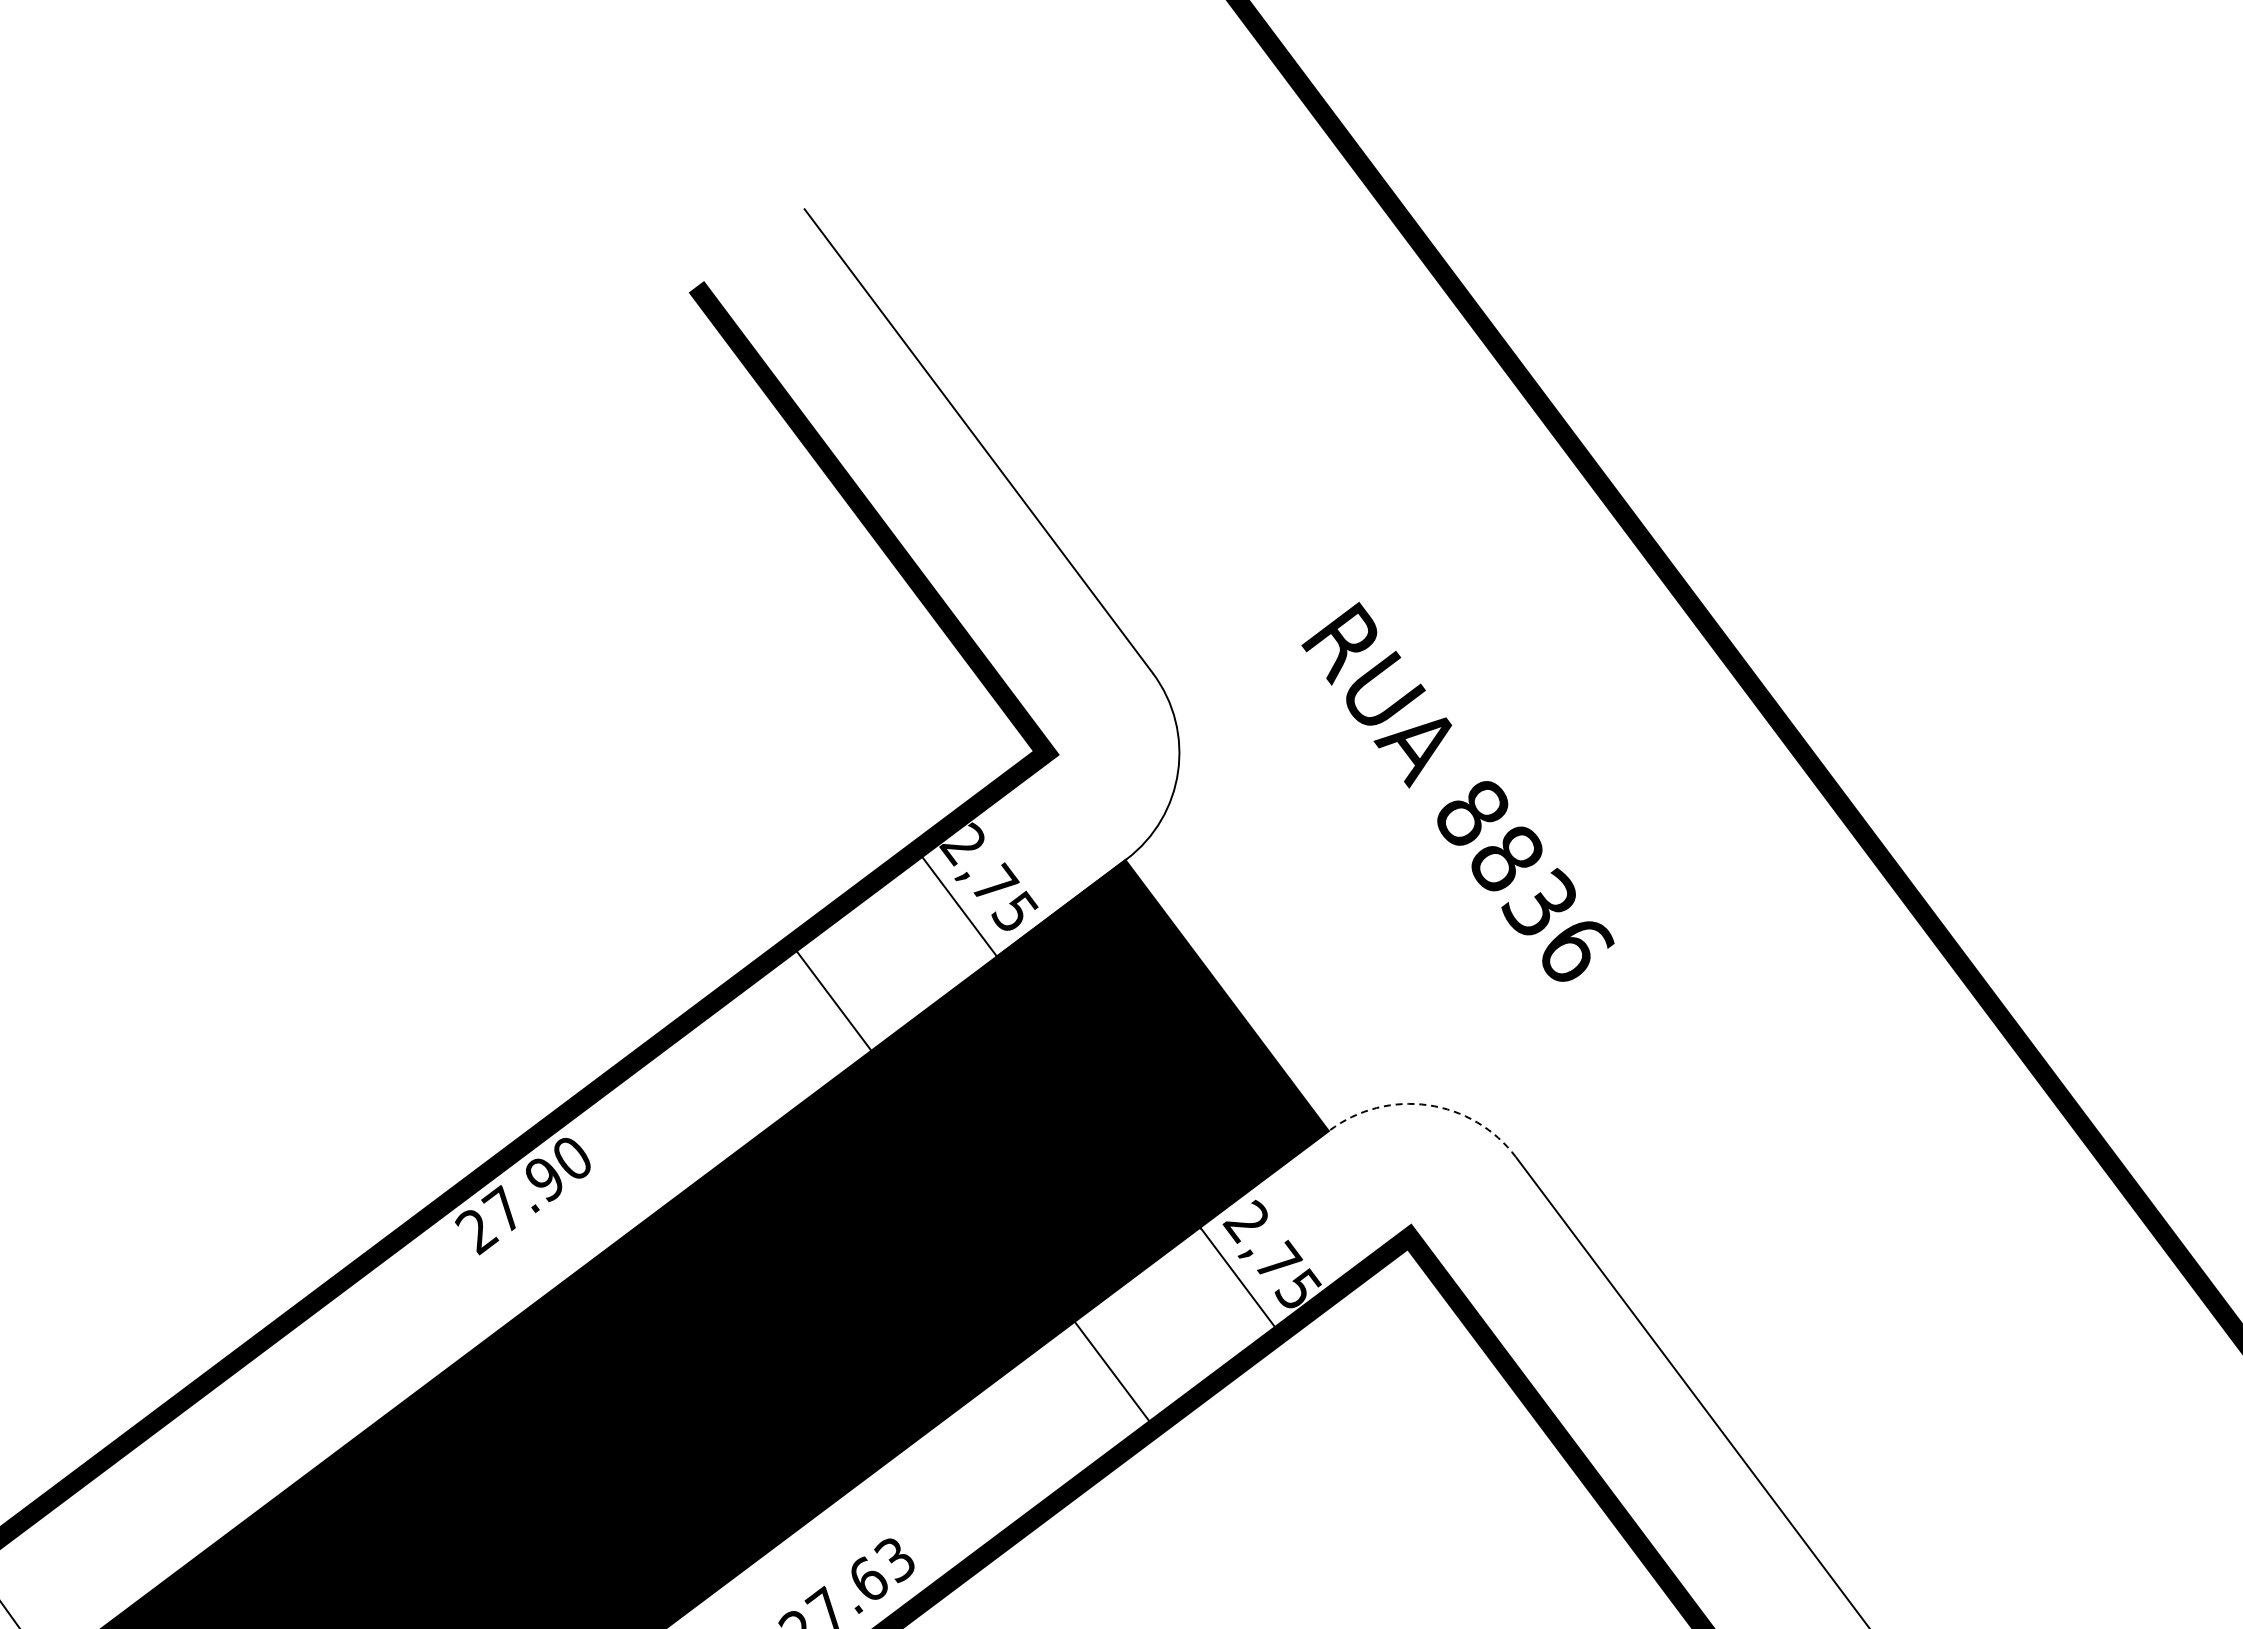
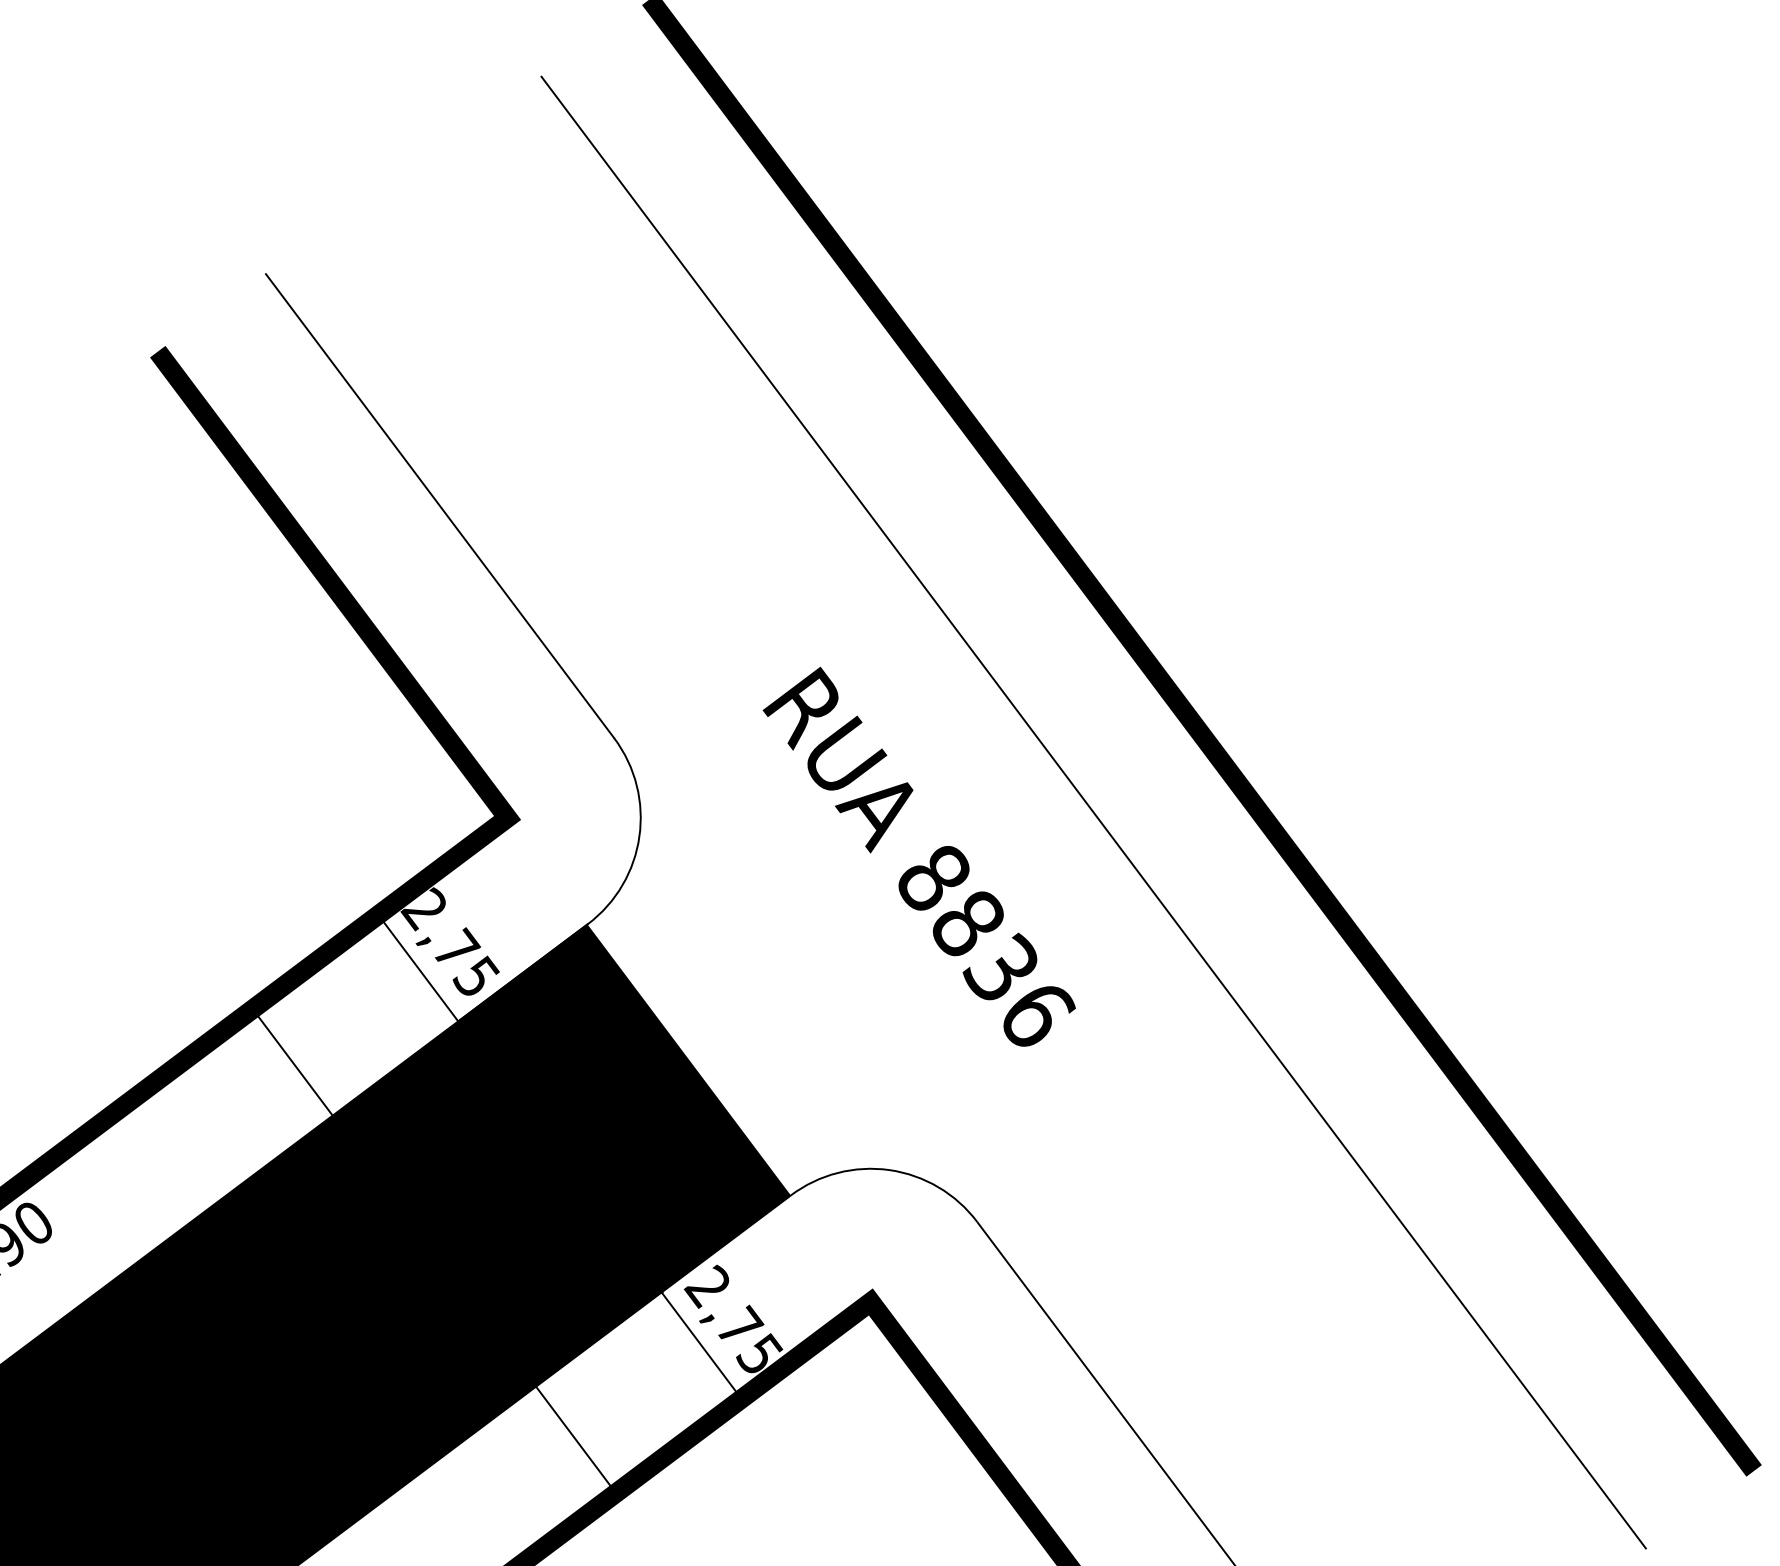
line: (1632, 747) -> (1093, 812), added
line: (1428, 1105) -> (889, 1170), dashed -> solid

